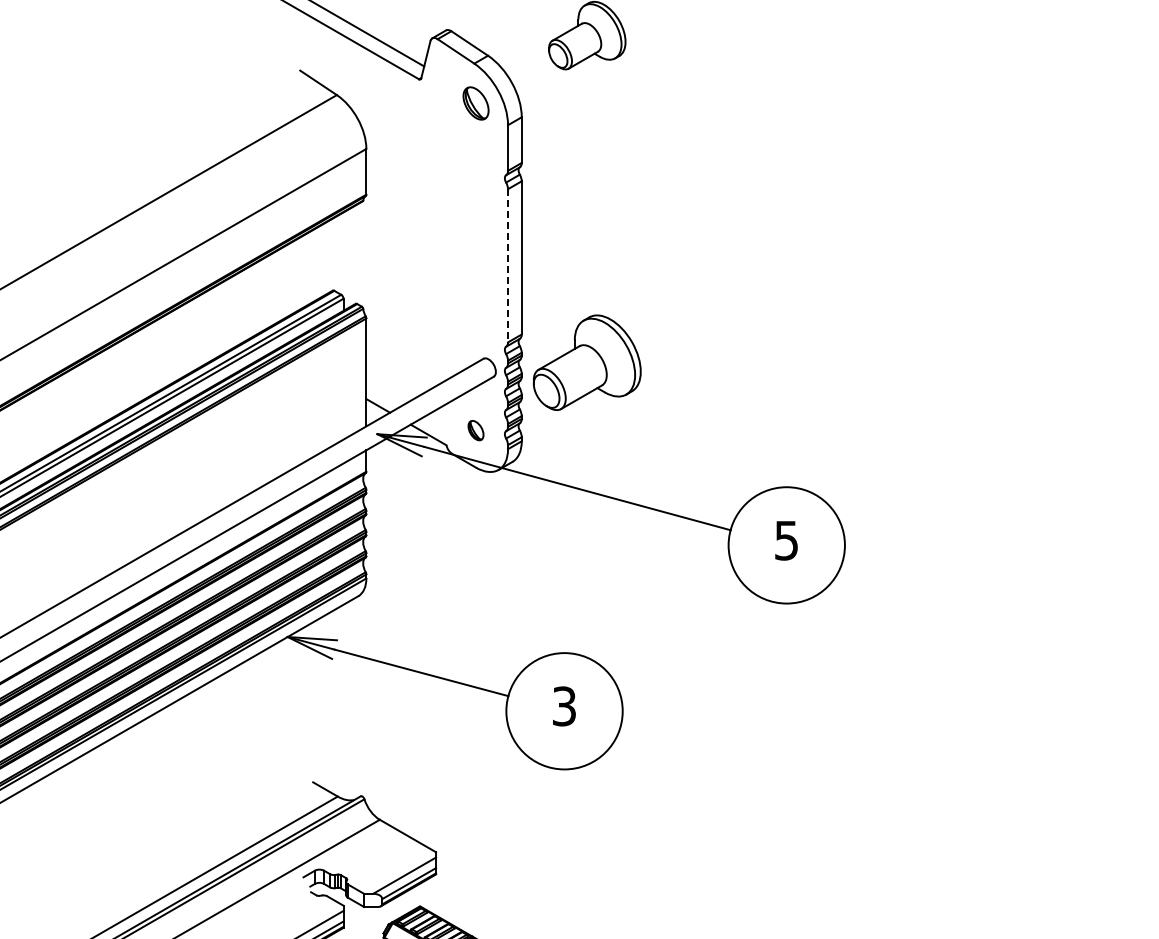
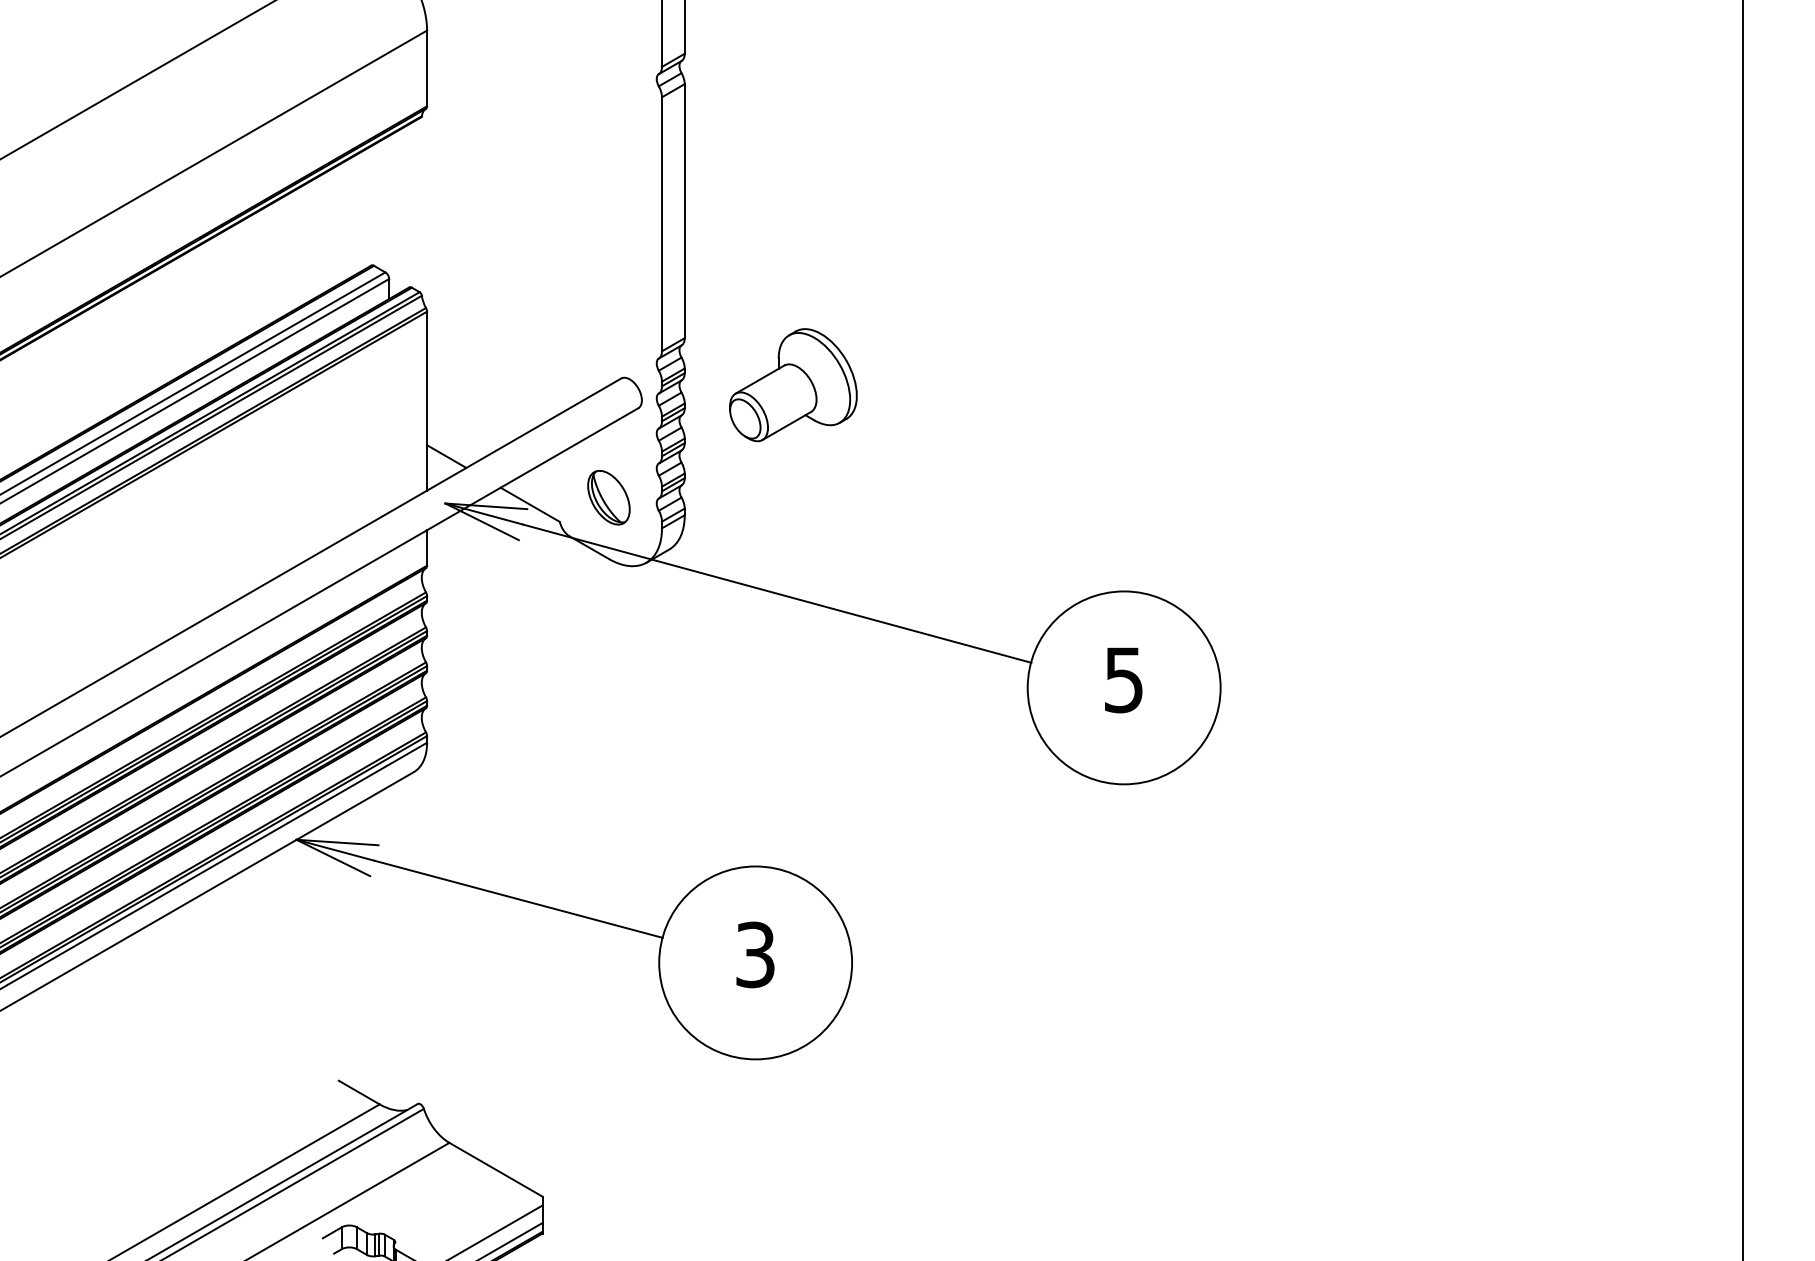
line: (508, 265) -> (662, 223), dashed -> solid
part: (587, 362) -> (793, 384), size x0.71
part: (475, 430) -> (608, 497), size x1.67

